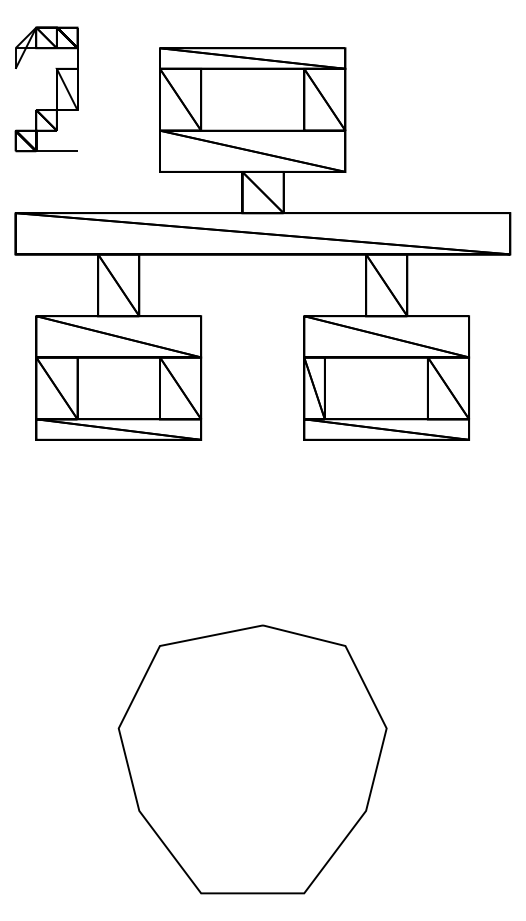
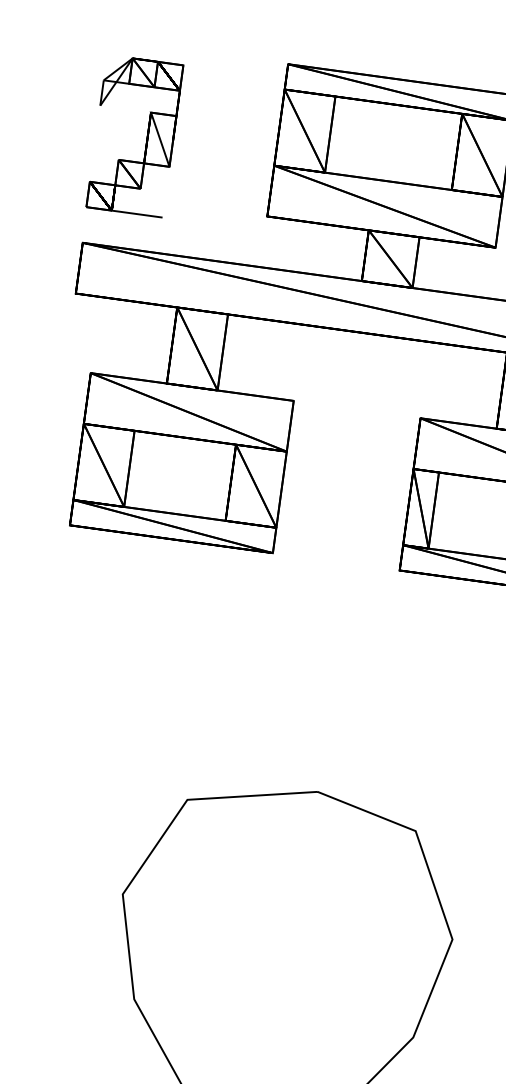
part: (56, 89) -> (147, 137), moved

